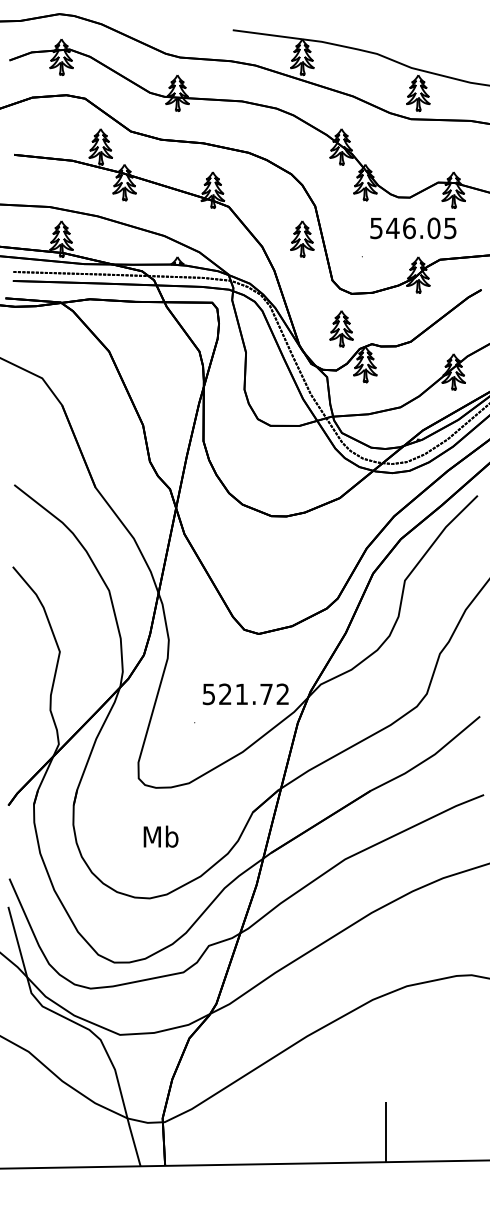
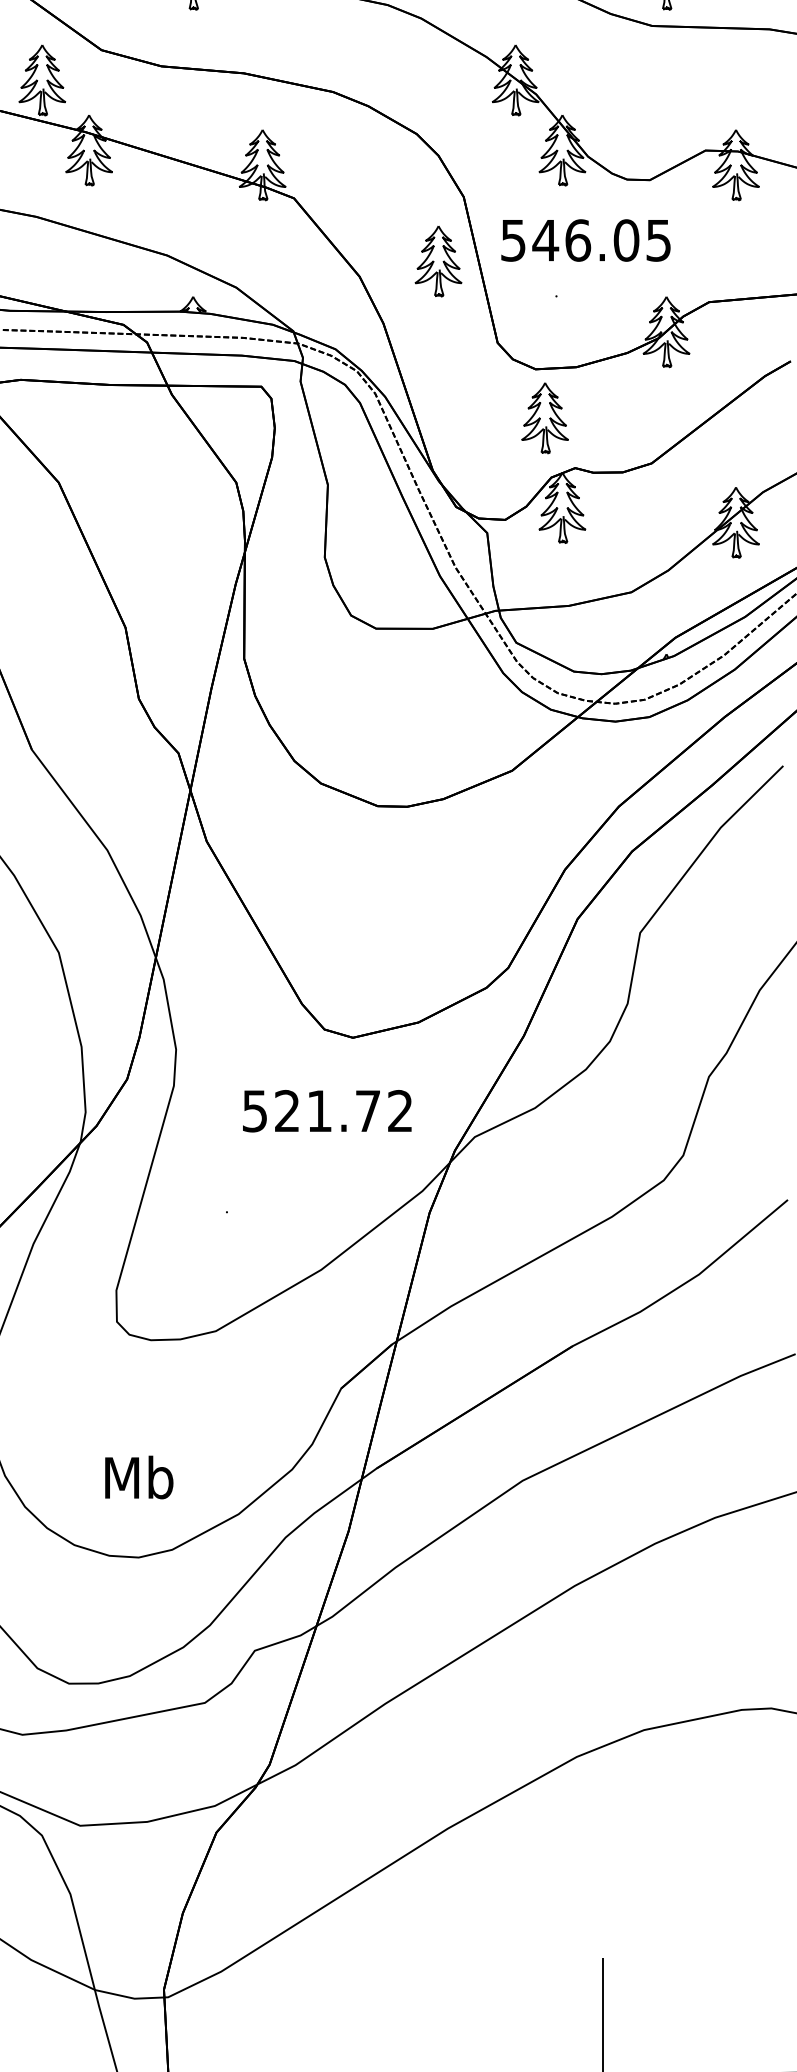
text: (413, 228) -> (586, 240), moved
part: (341, 328) -> (544, 417), moved
text: (245, 694) -> (326, 1111), moved
text: (160, 836) -> (138, 1477), moved

